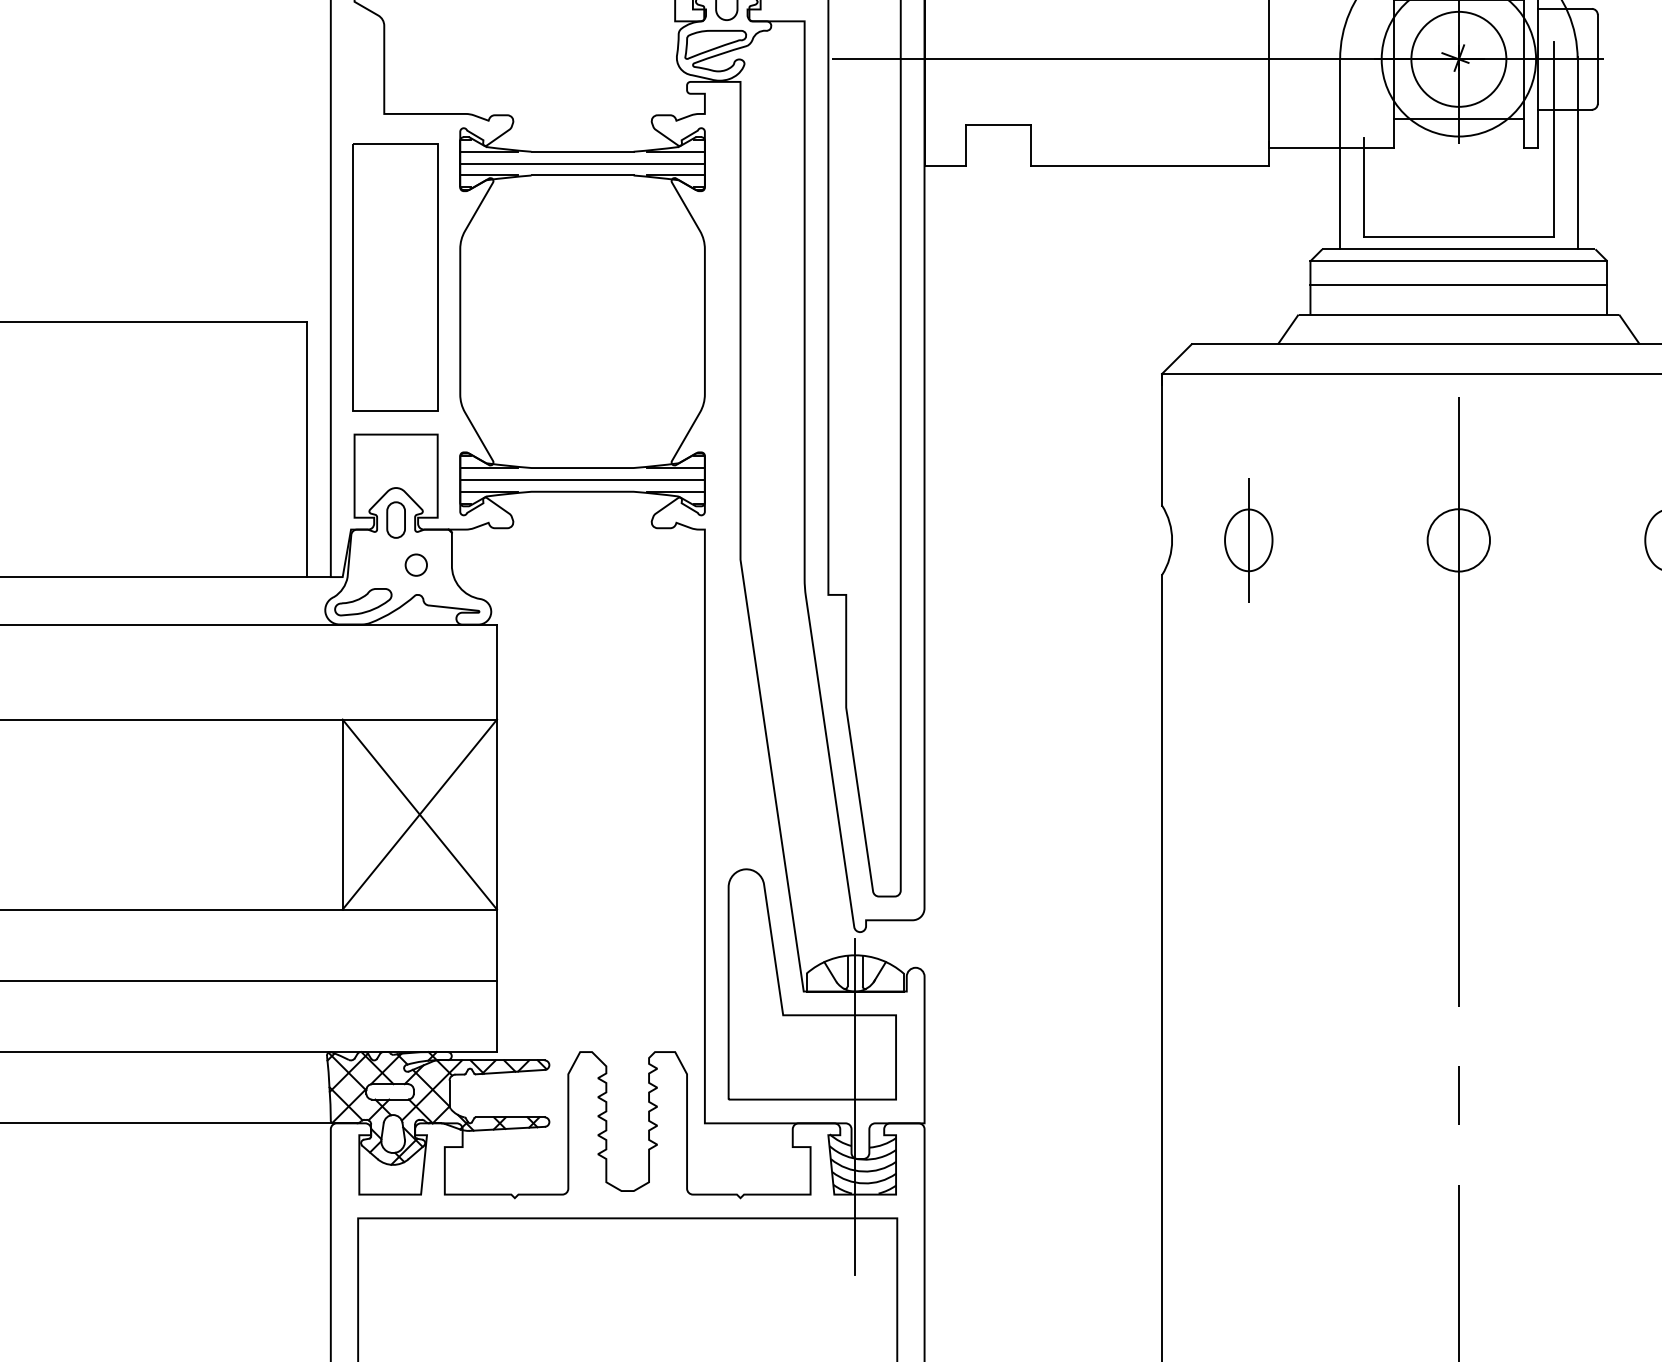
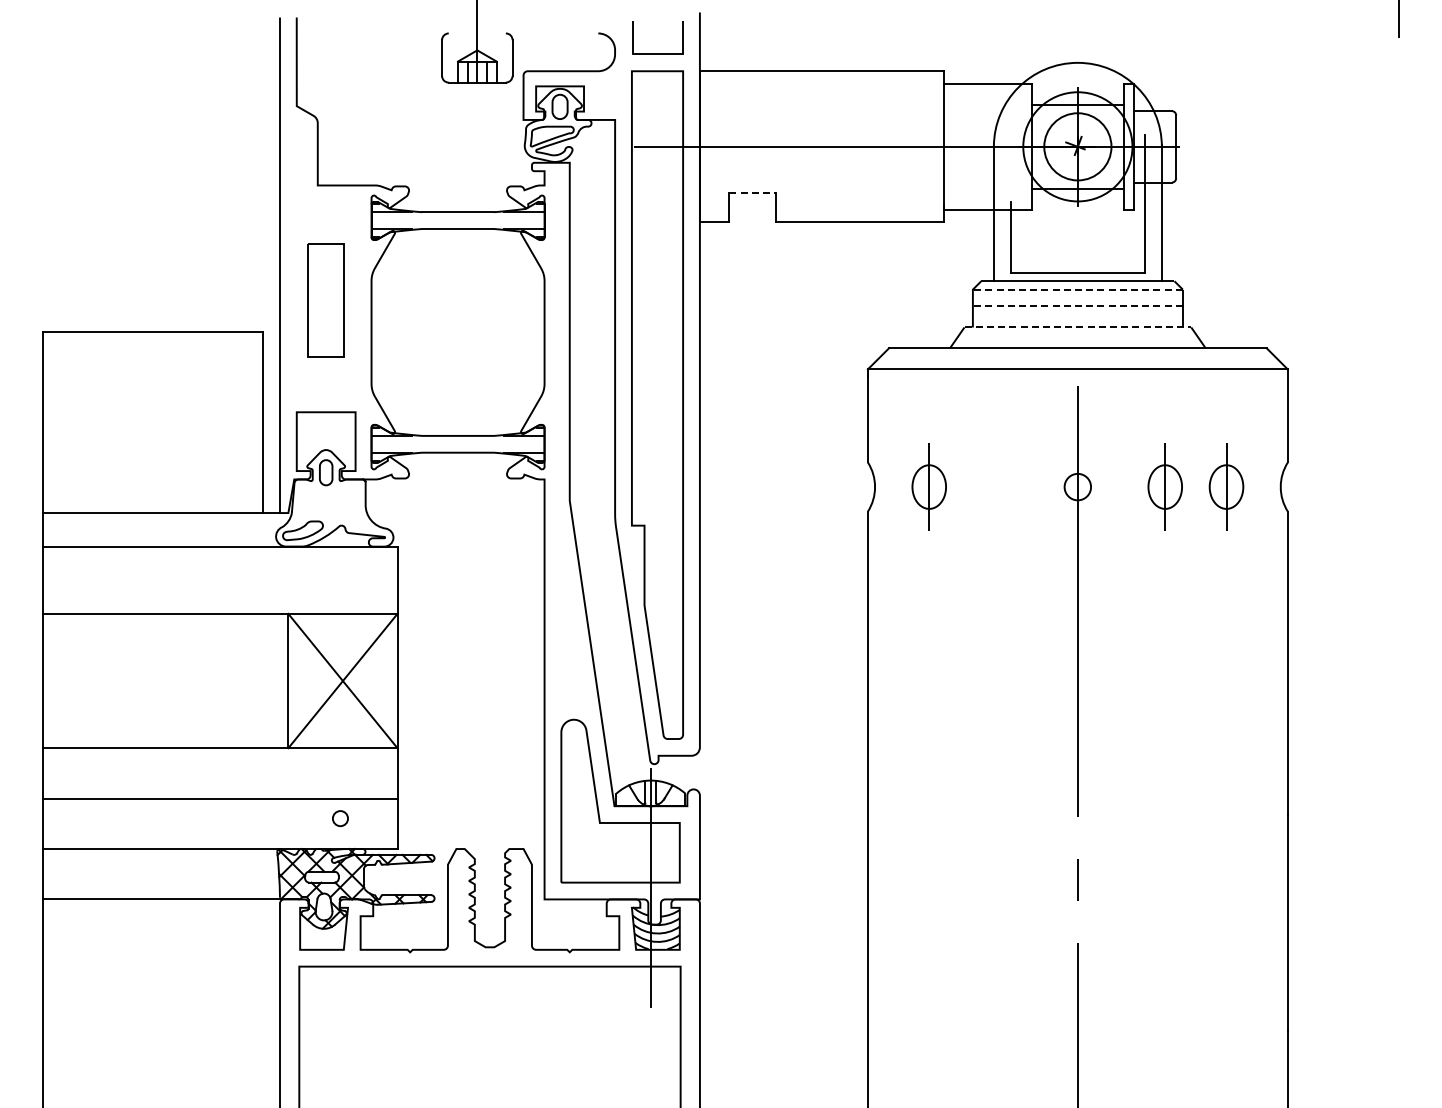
line: (998, 125) -> (752, 193), solid -> dashed
line: (581, 163) -> (457, 220), removed
line: (1458, 261) -> (1077, 289), solid -> dashed
part: (395, 276) -> (325, 300), size x0.6
line: (1458, 285) -> (1077, 306), solid -> dashed
line: (1459, 314) -> (1078, 327), solid -> dashed
line: (581, 480) -> (457, 444), removed
part: (1581, 539) -> (1164, 486), added
circle: (1458, 540) -> (1077, 487), size x0.6
circle: (416, 564) -> (340, 818), moved

